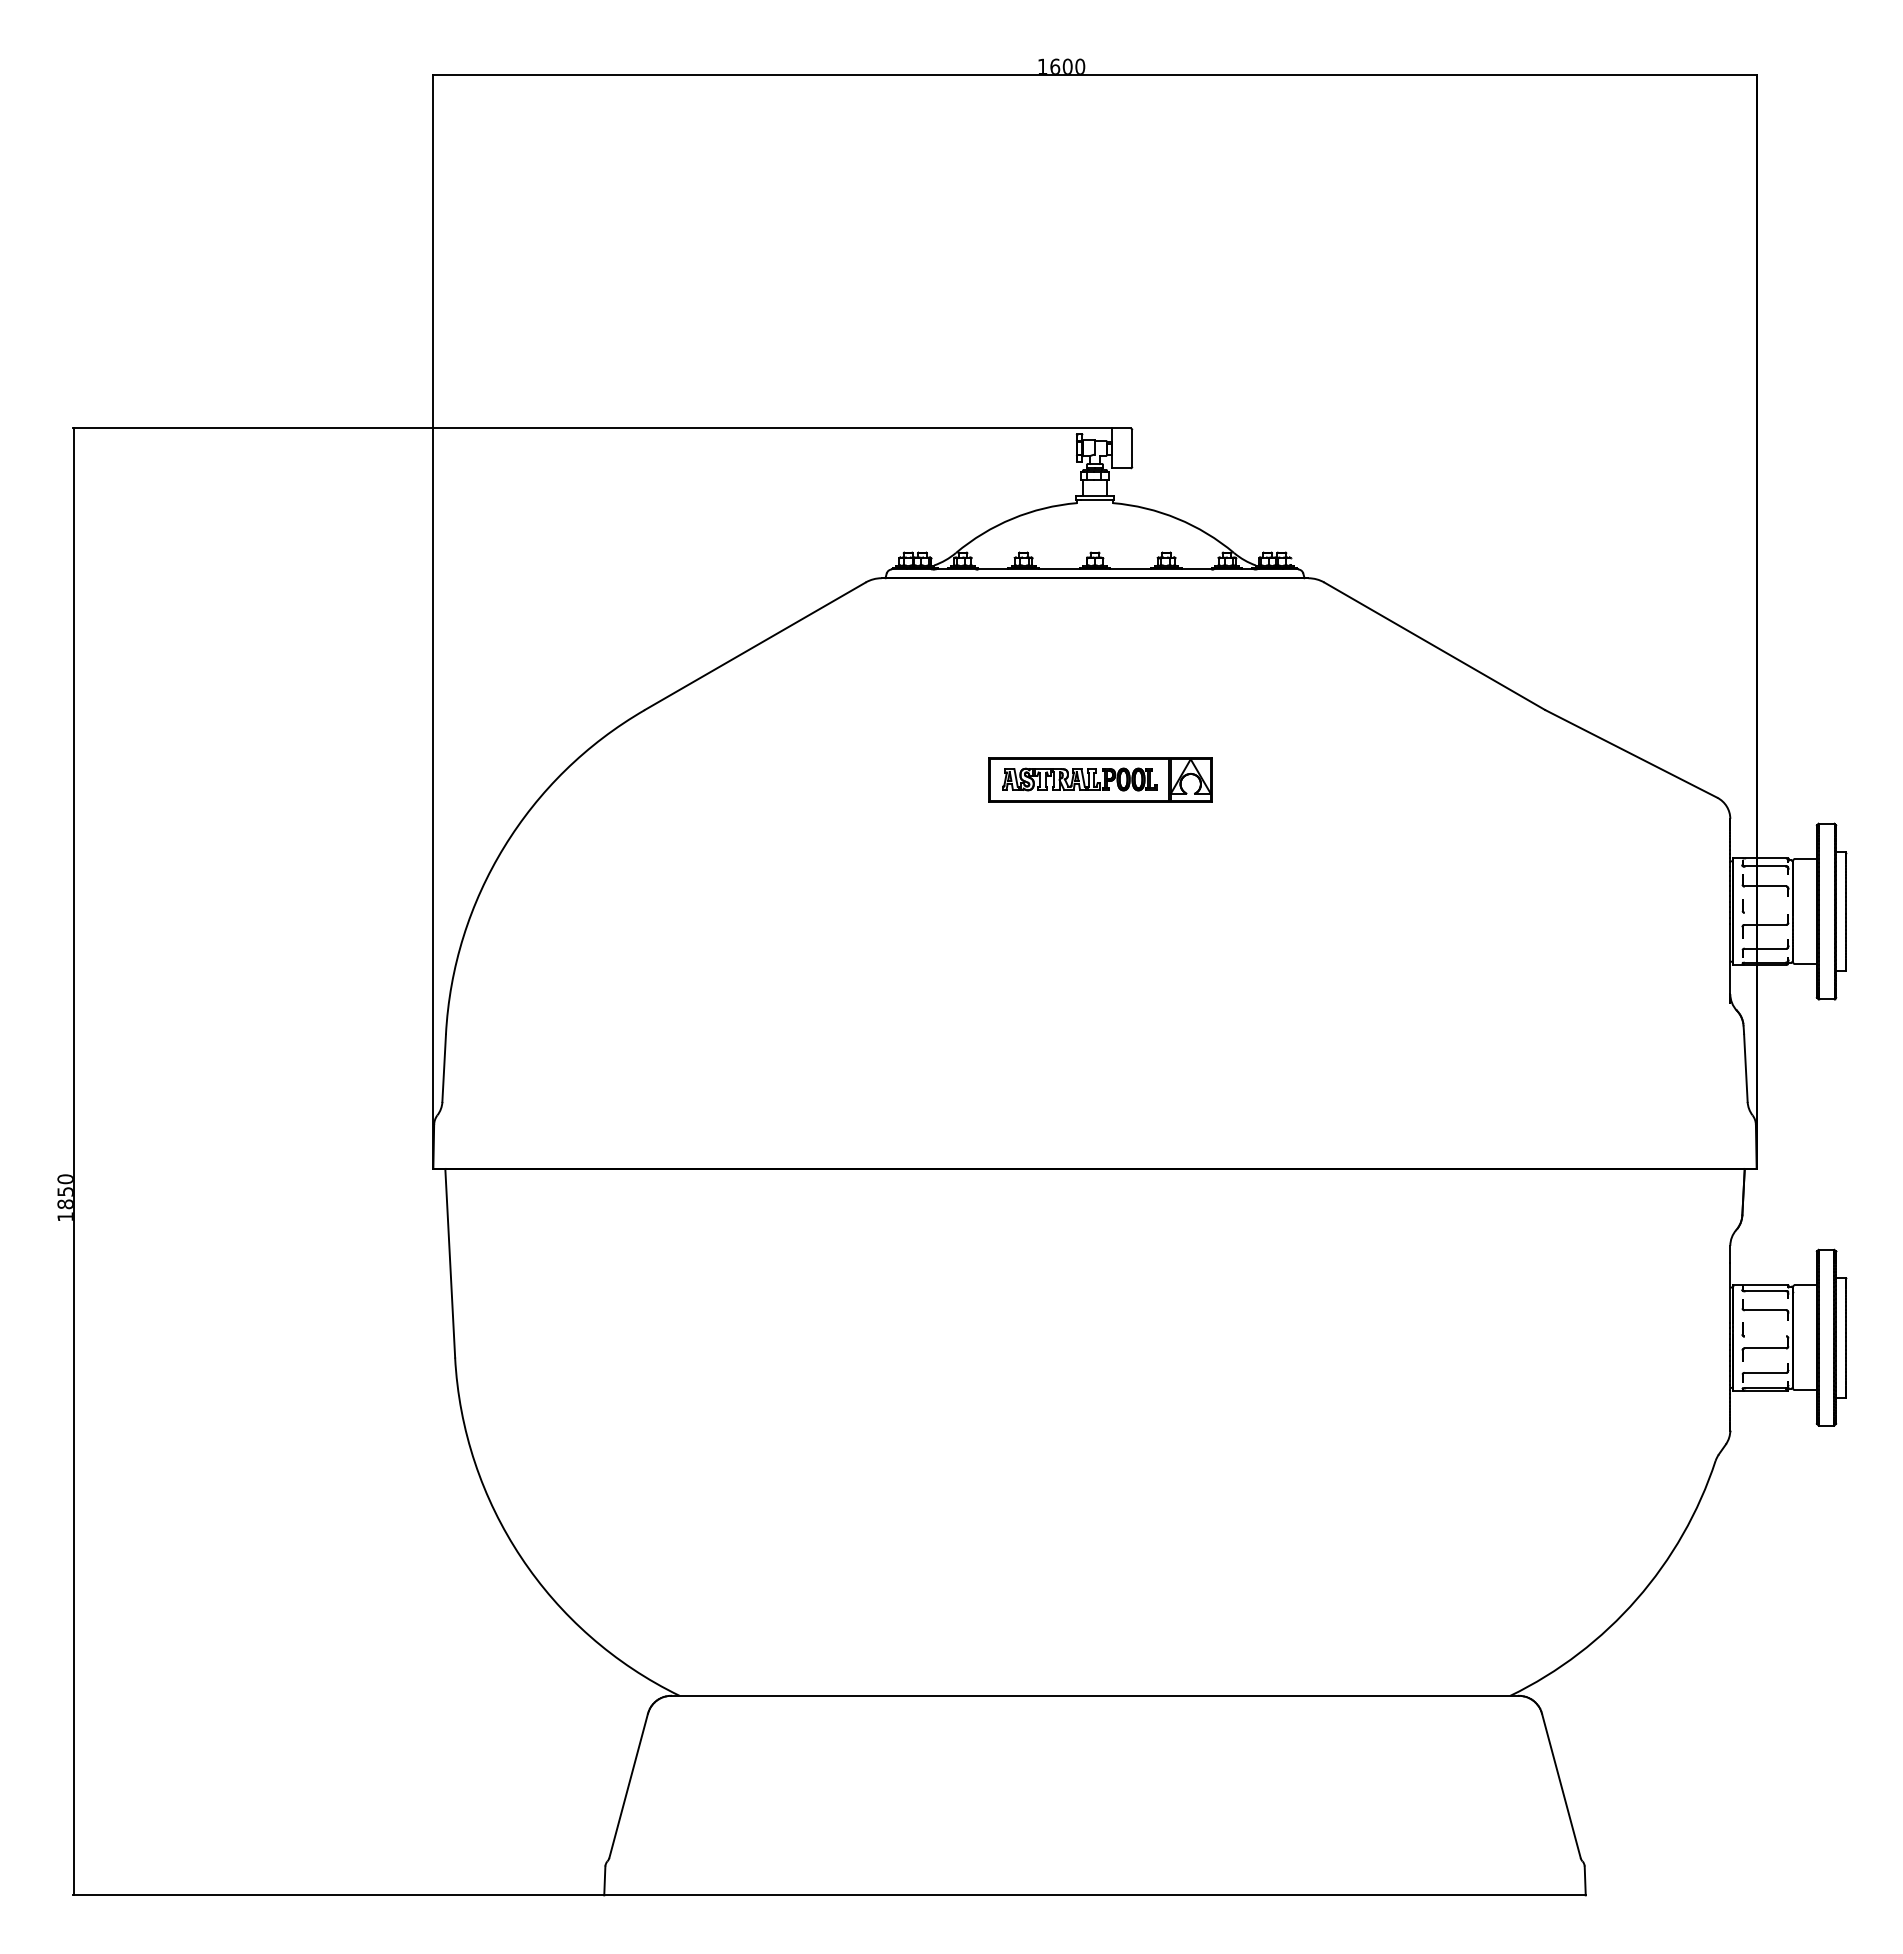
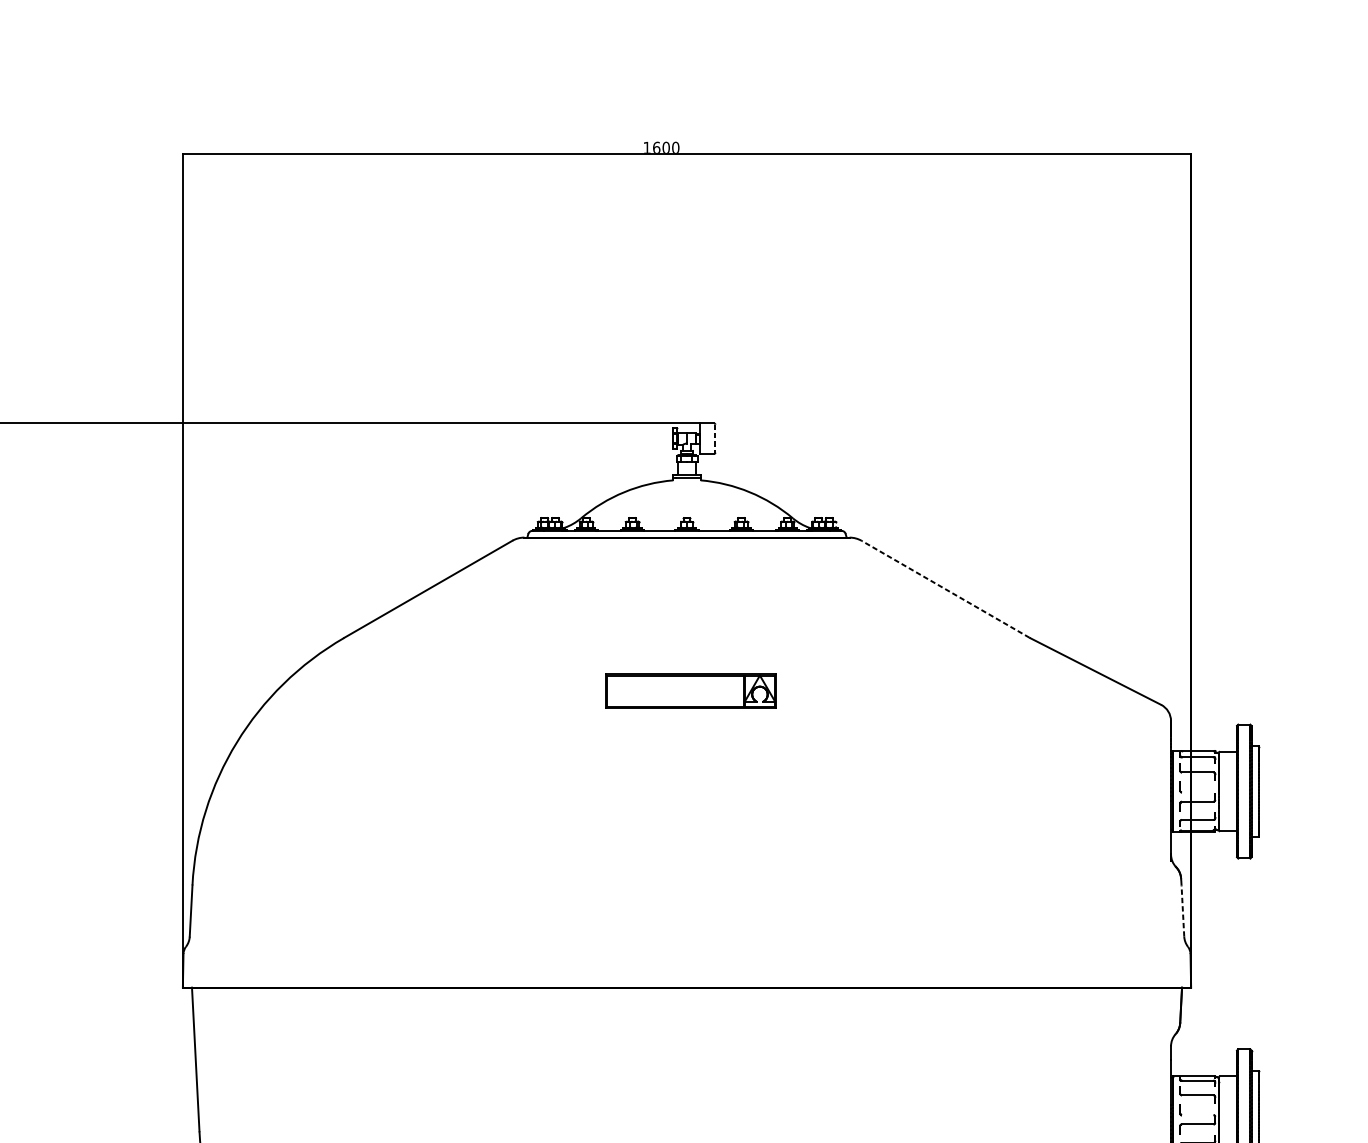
line: (1132, 448) -> (715, 438), solid -> dashed
line: (1434, 645) -> (945, 588), solid -> dashed
part: (1079, 779) -> (675, 690), removed
line: (1745, 1068) -> (1182, 911), solid -> dashed

